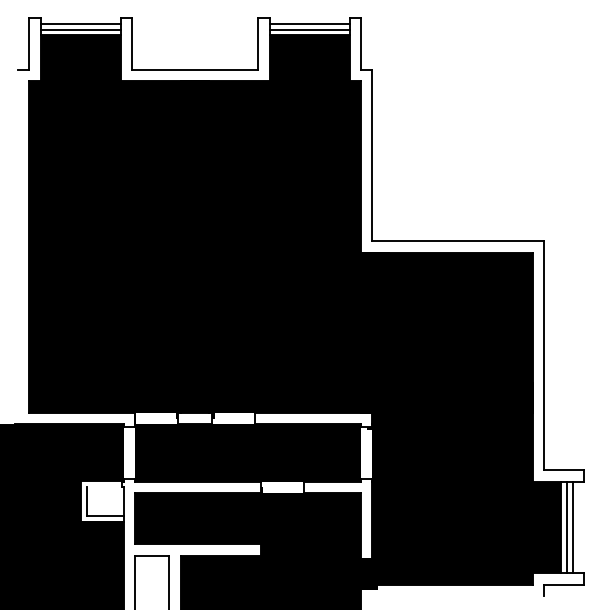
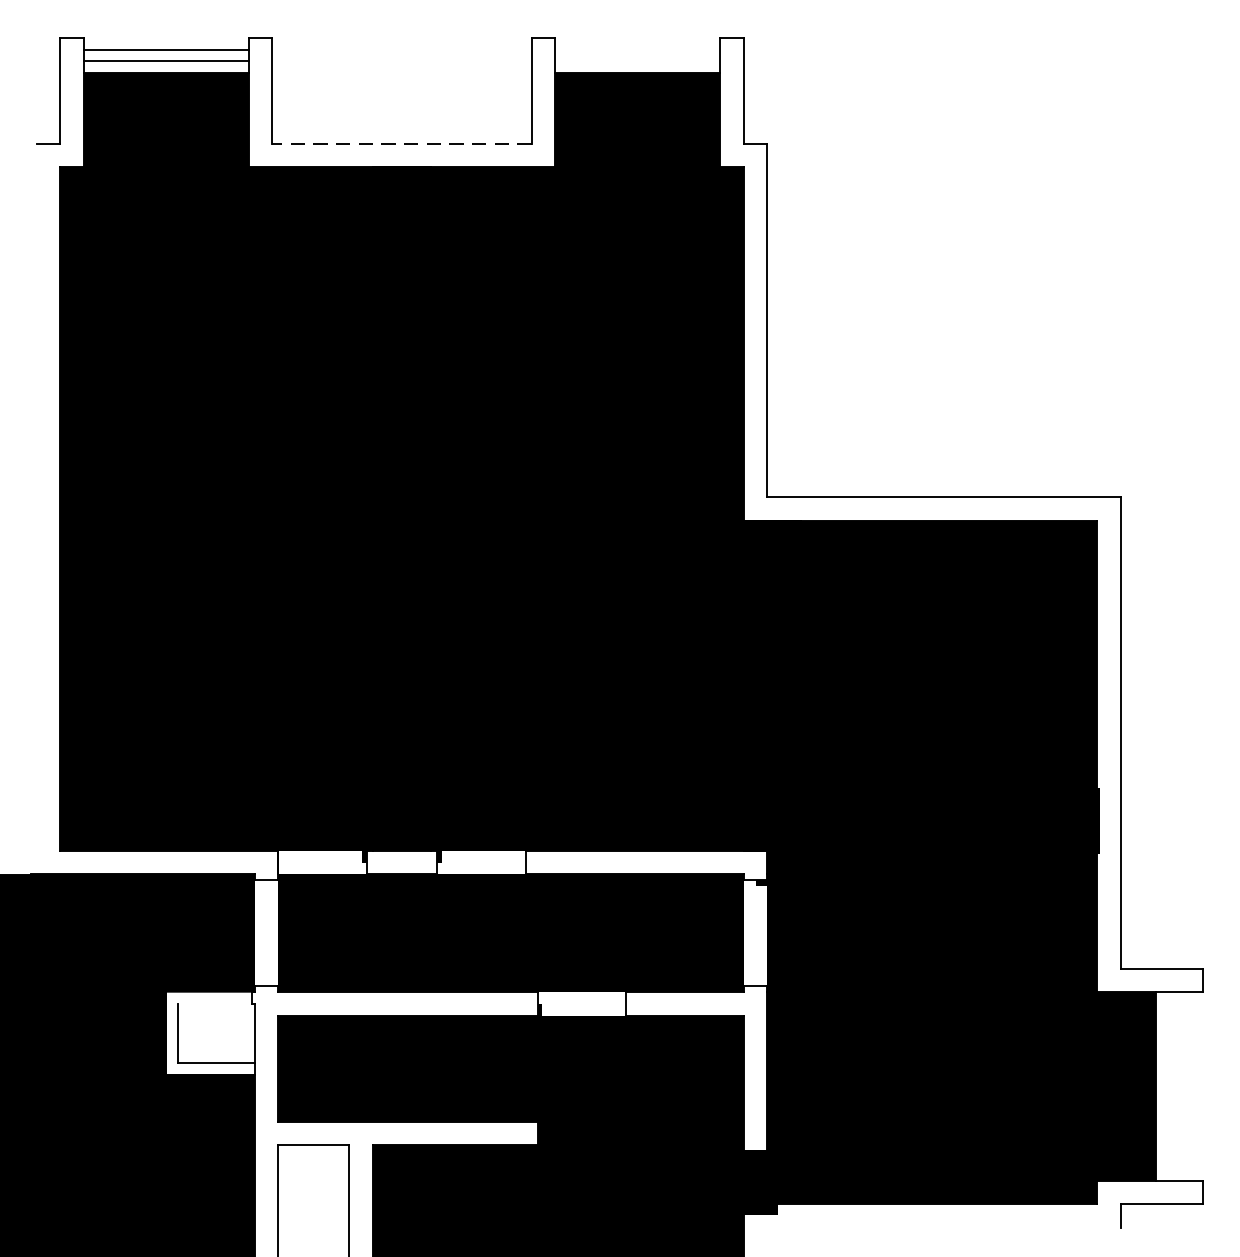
line: (309, 24) -> (637, 50), removed
line: (309, 29) -> (637, 60), removed
line: (195, 69) -> (402, 143), solid -> dashed
line: (566, 527) -> (1166, 1086), removed
line: (572, 527) -> (1179, 1086), removed

